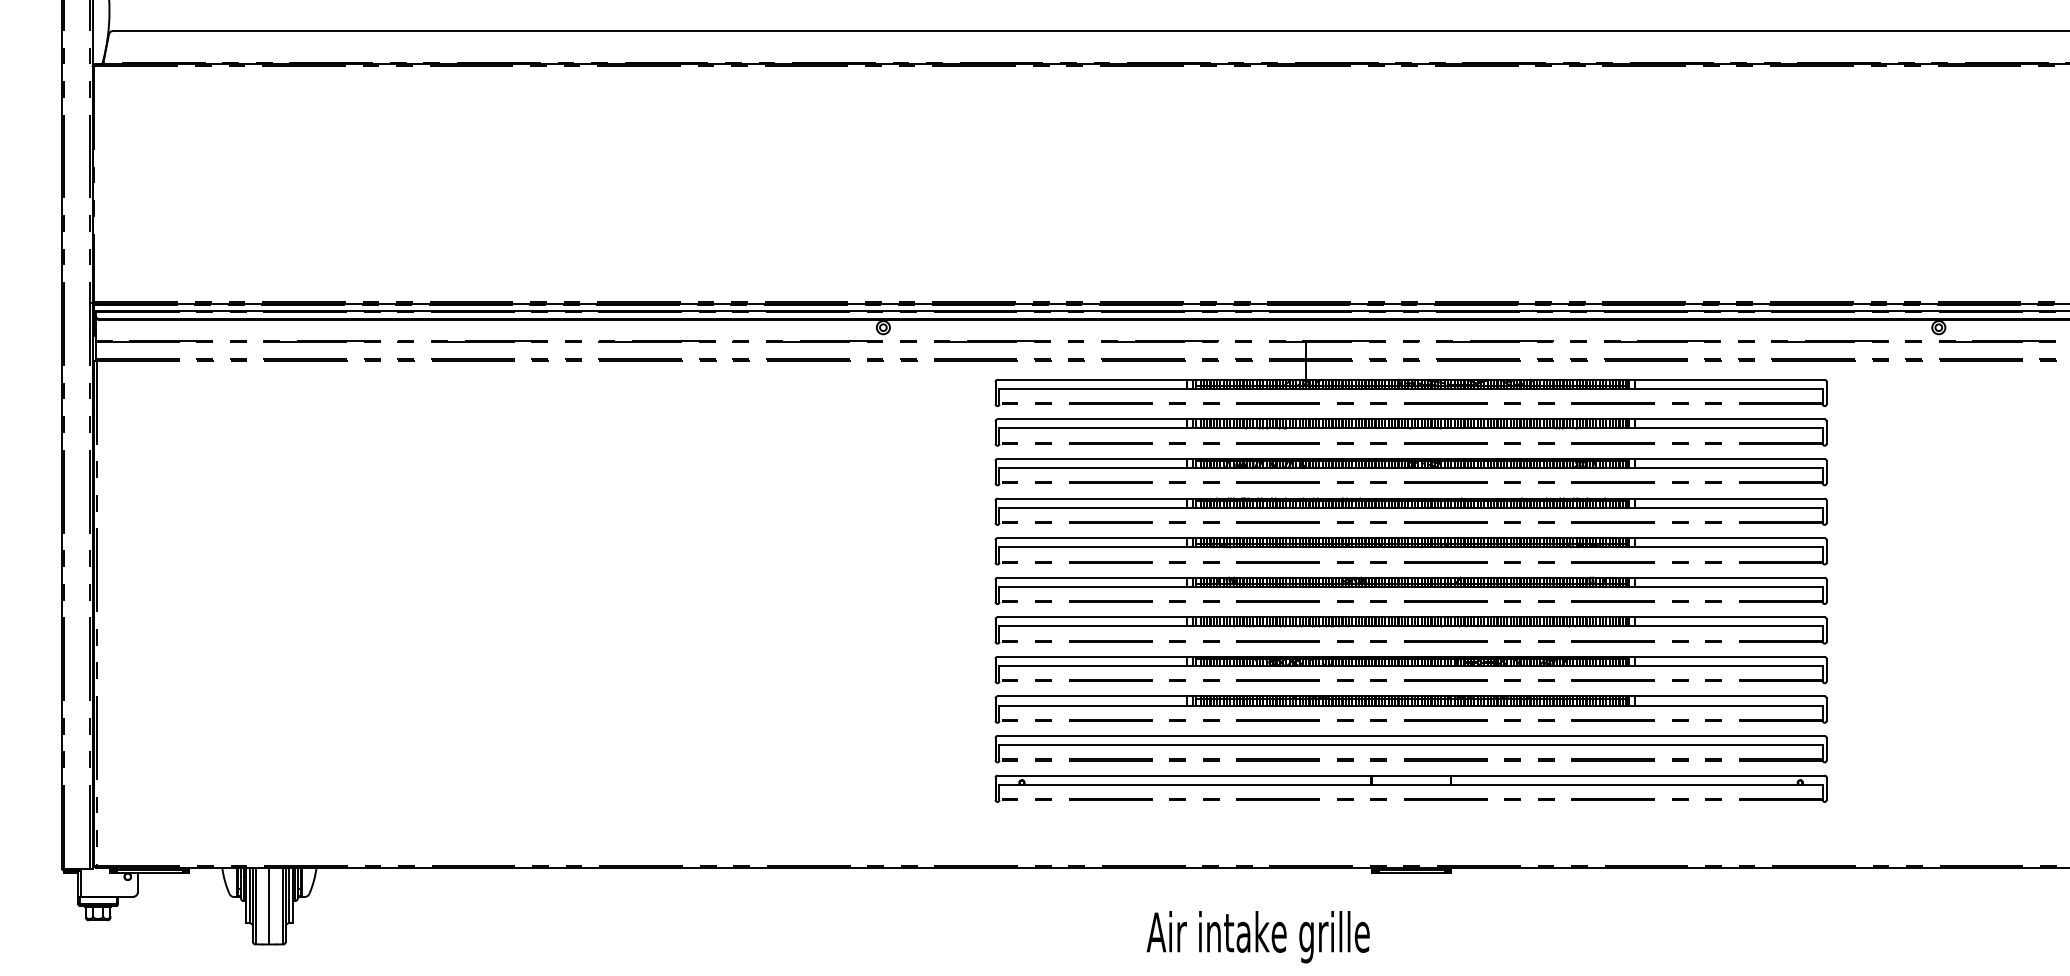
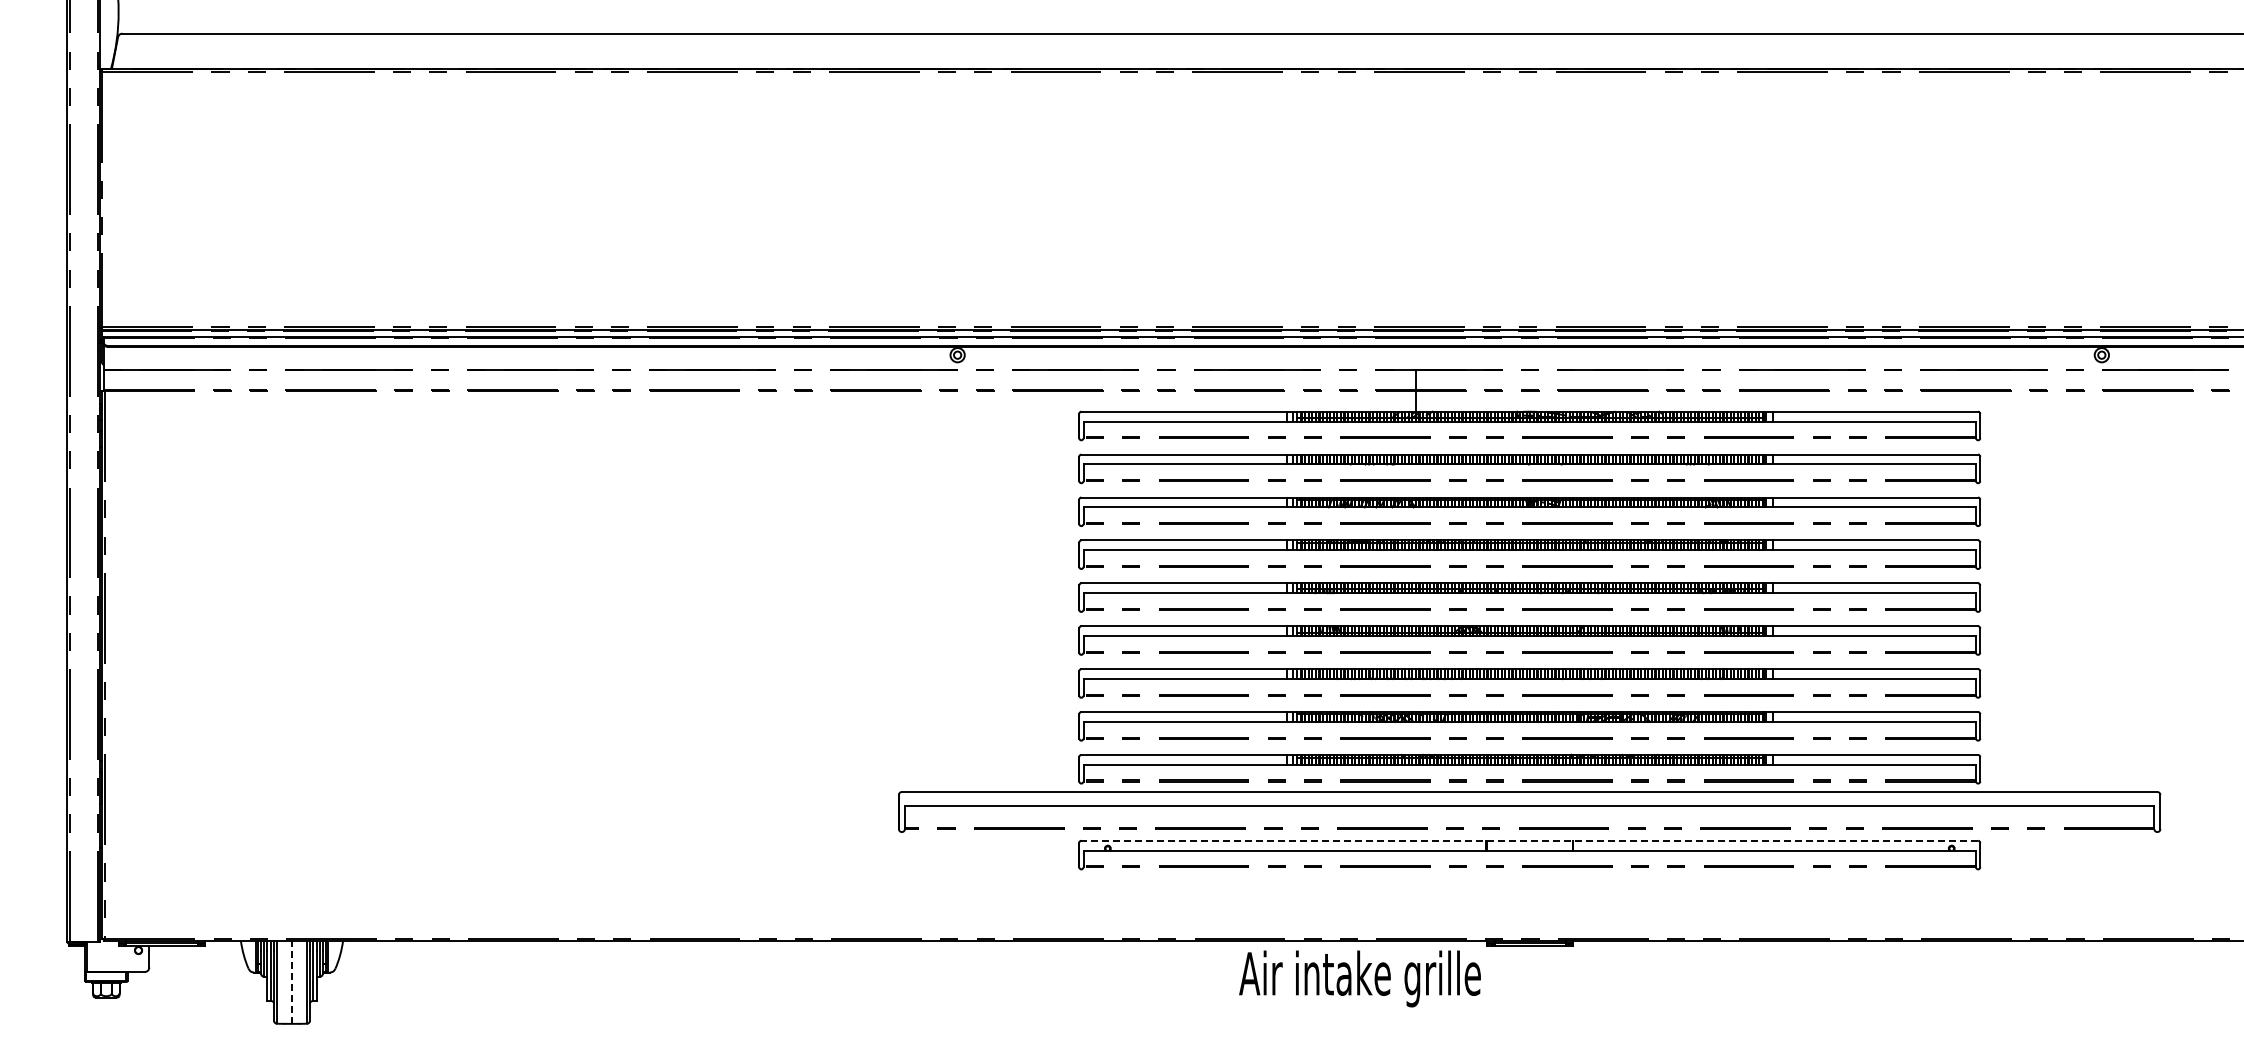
part: (1410, 749) -> (1529, 812), size x1.4
line: (1410, 775) -> (1529, 840), solid -> dashed
line: (269, 905) -> (292, 981), solid -> dashed
text: (1257, 936) -> (1359, 978), moved

